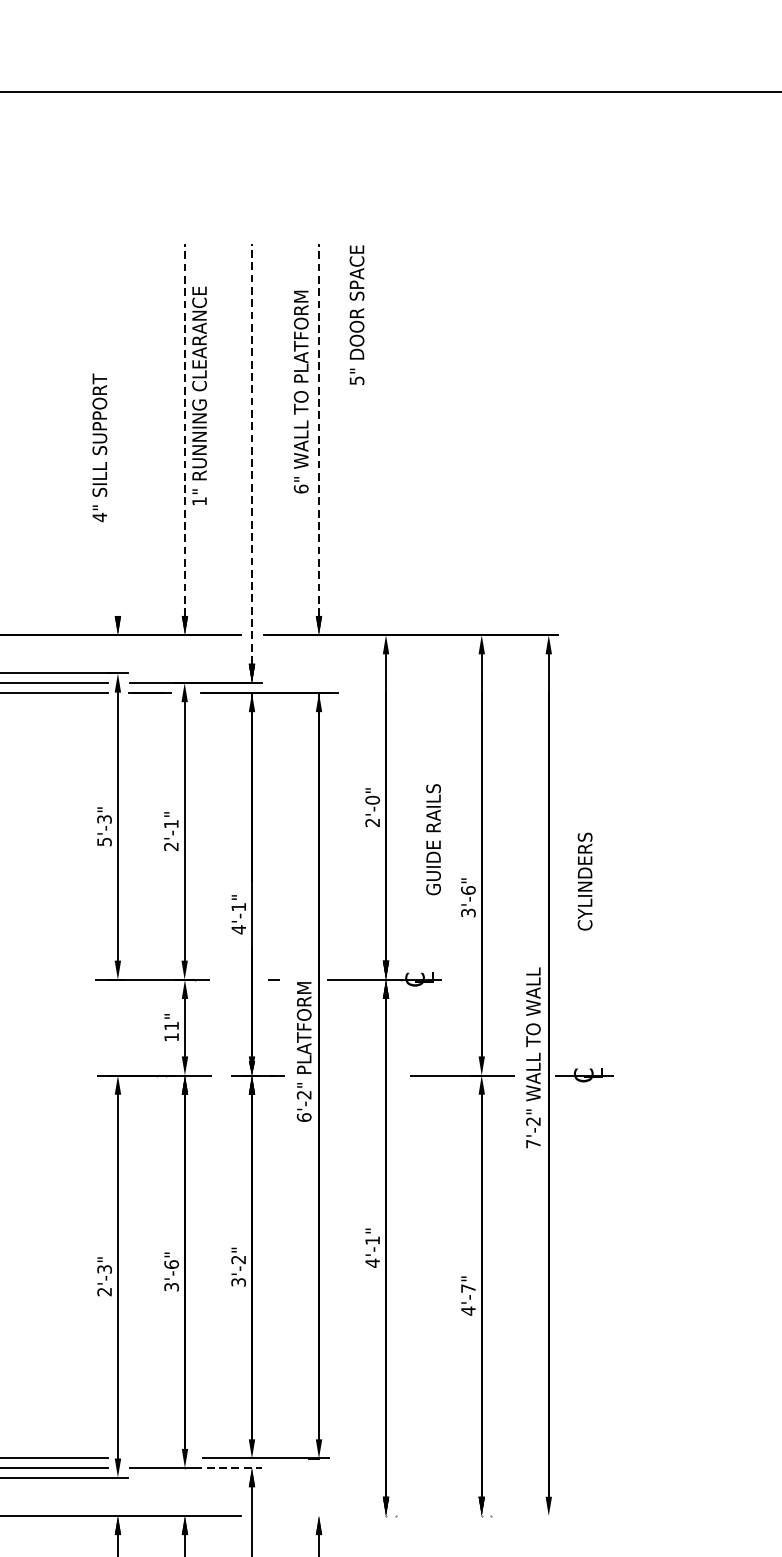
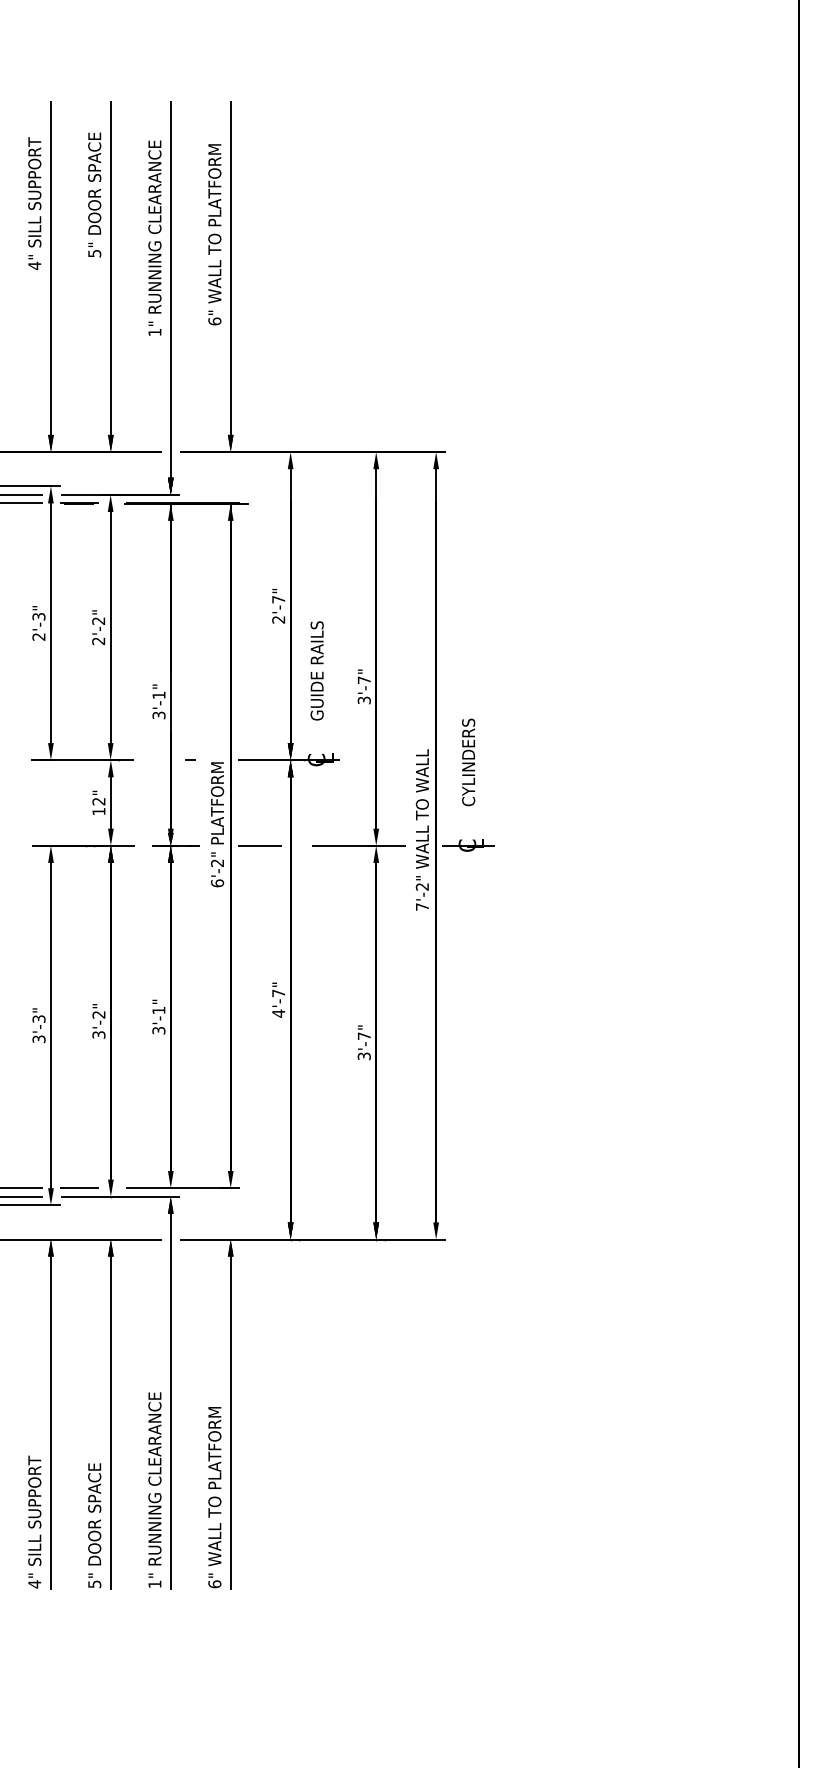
text: (356, 314) -> (94, 194), moved
text: (199, 395) -> (154, 237), moved
line: (117, 429) -> (50, 268), added
line: (184, 429) -> (110, 268), dashed -> solid
line: (318, 429) -> (230, 268), dashed -> solid
text: (99, 447) -> (34, 203), moved
line: (251, 453) -> (170, 289), dashed -> solid
text: (372, 800) -> (278, 599), 2'-0" -> 2'-7"
text: (171, 823) -> (98, 620), 2'-1" -> 2'-2"
text: (432, 839) -> (316, 670), moved
text: (104, 841) -> (38, 636), 5'-3" -> 2'-3"
text: (584, 881) -> (468, 762), moved
text: (467, 890) -> (363, 680), 3'-6" -> 3'-7"
text: (238, 929) -> (158, 715), 4'-1" -> 3'-1"
text: (171, 1026) -> (98, 801), 11" -> 12"
line: (351, 1075) -> (259, 845), added
text: (372, 1240) -> (278, 993), 4'-1" -> 4'-7"
text: (238, 1259) -> (158, 1010), 3'-2" -> 3'-1"
text: (171, 1264) -> (98, 1014), 3'-6" -> 3'-2"
text: (105, 1291) -> (39, 1038), 2'-3" -> 3'-3"
text: (467, 1311) -> (363, 1056), 4'-7" -> 3'-7"
line: (149, 1458) -> (79, 1188), added
line: (228, 1467) -> (149, 1196), dashed -> solid
line: (410, 1515) -> (312, 1239), added

